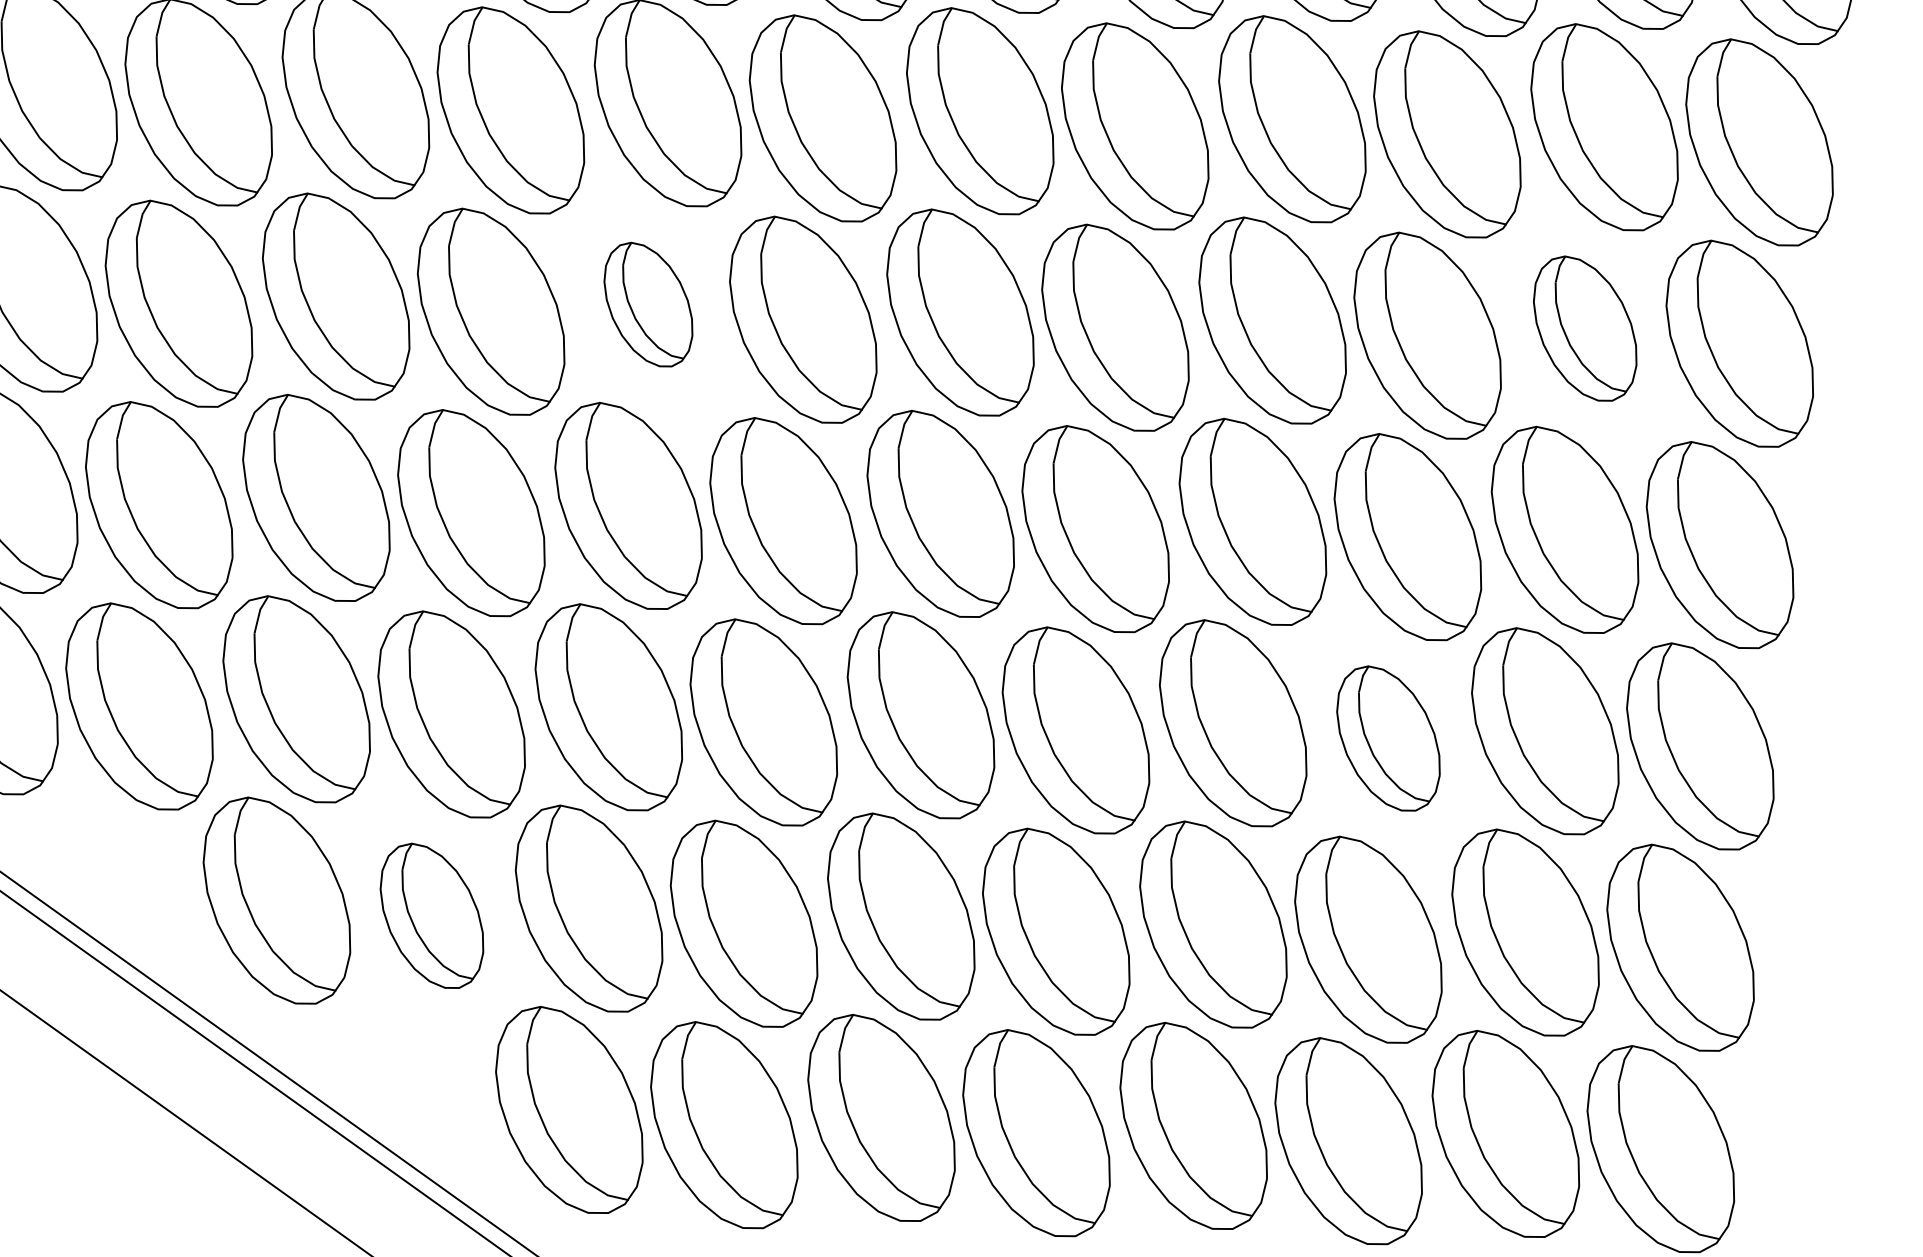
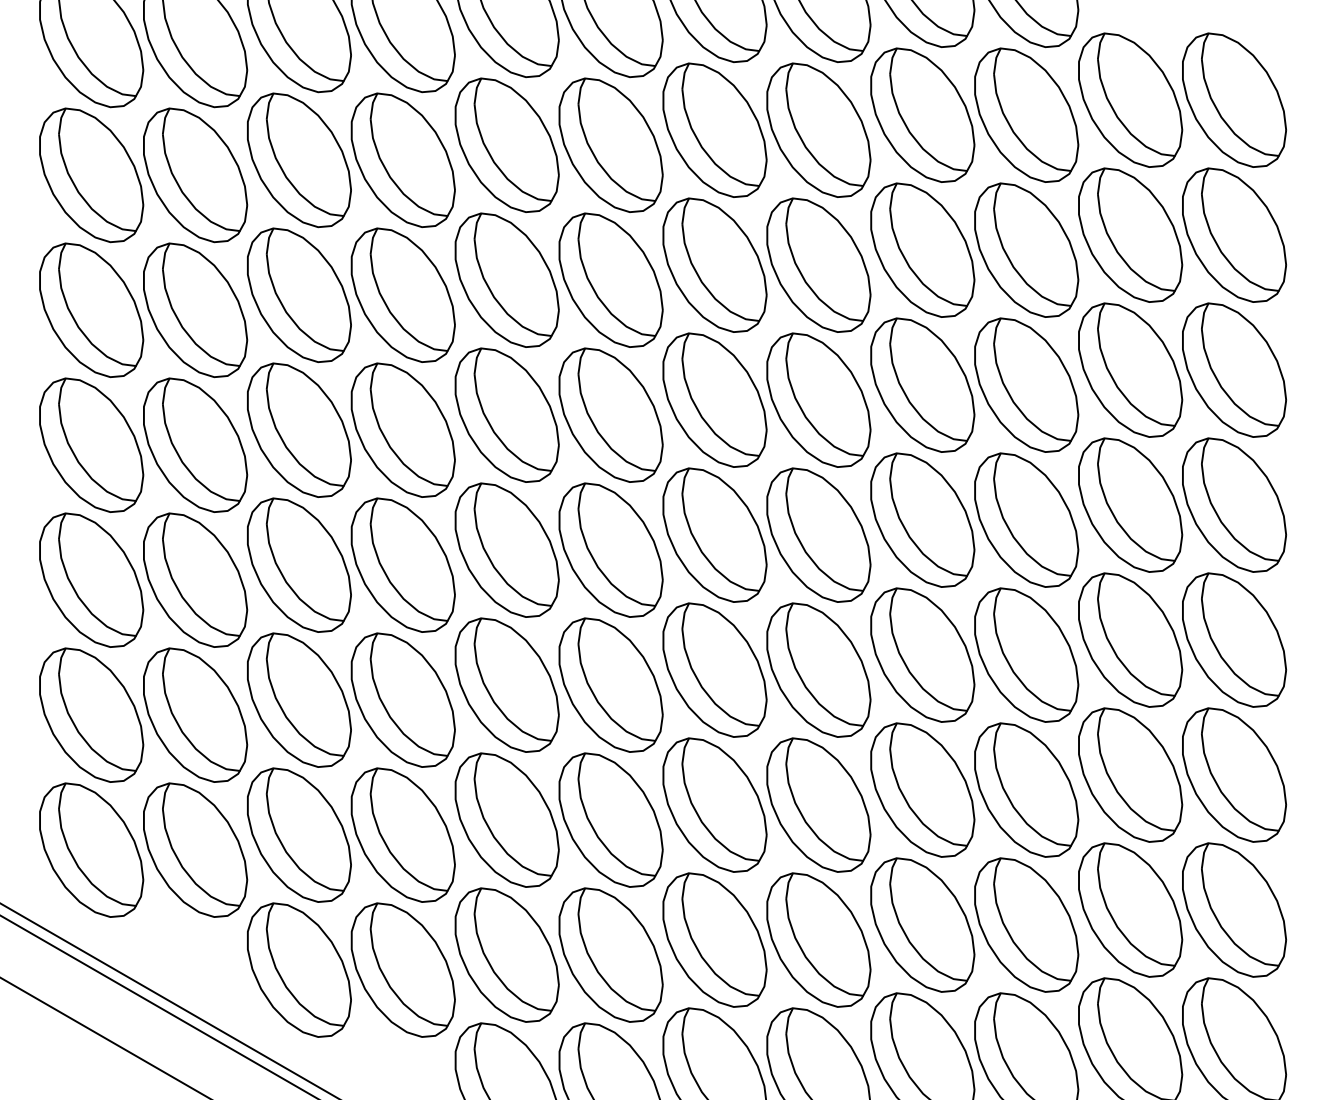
part: (647, 303) -> (506, 549), size x1.67
part: (1585, 327) -> (1130, 504), size x1.43
part: (1388, 737) -> (1026, 789), size x1.43
part: (431, 915) -> (402, 969), size x1.43

